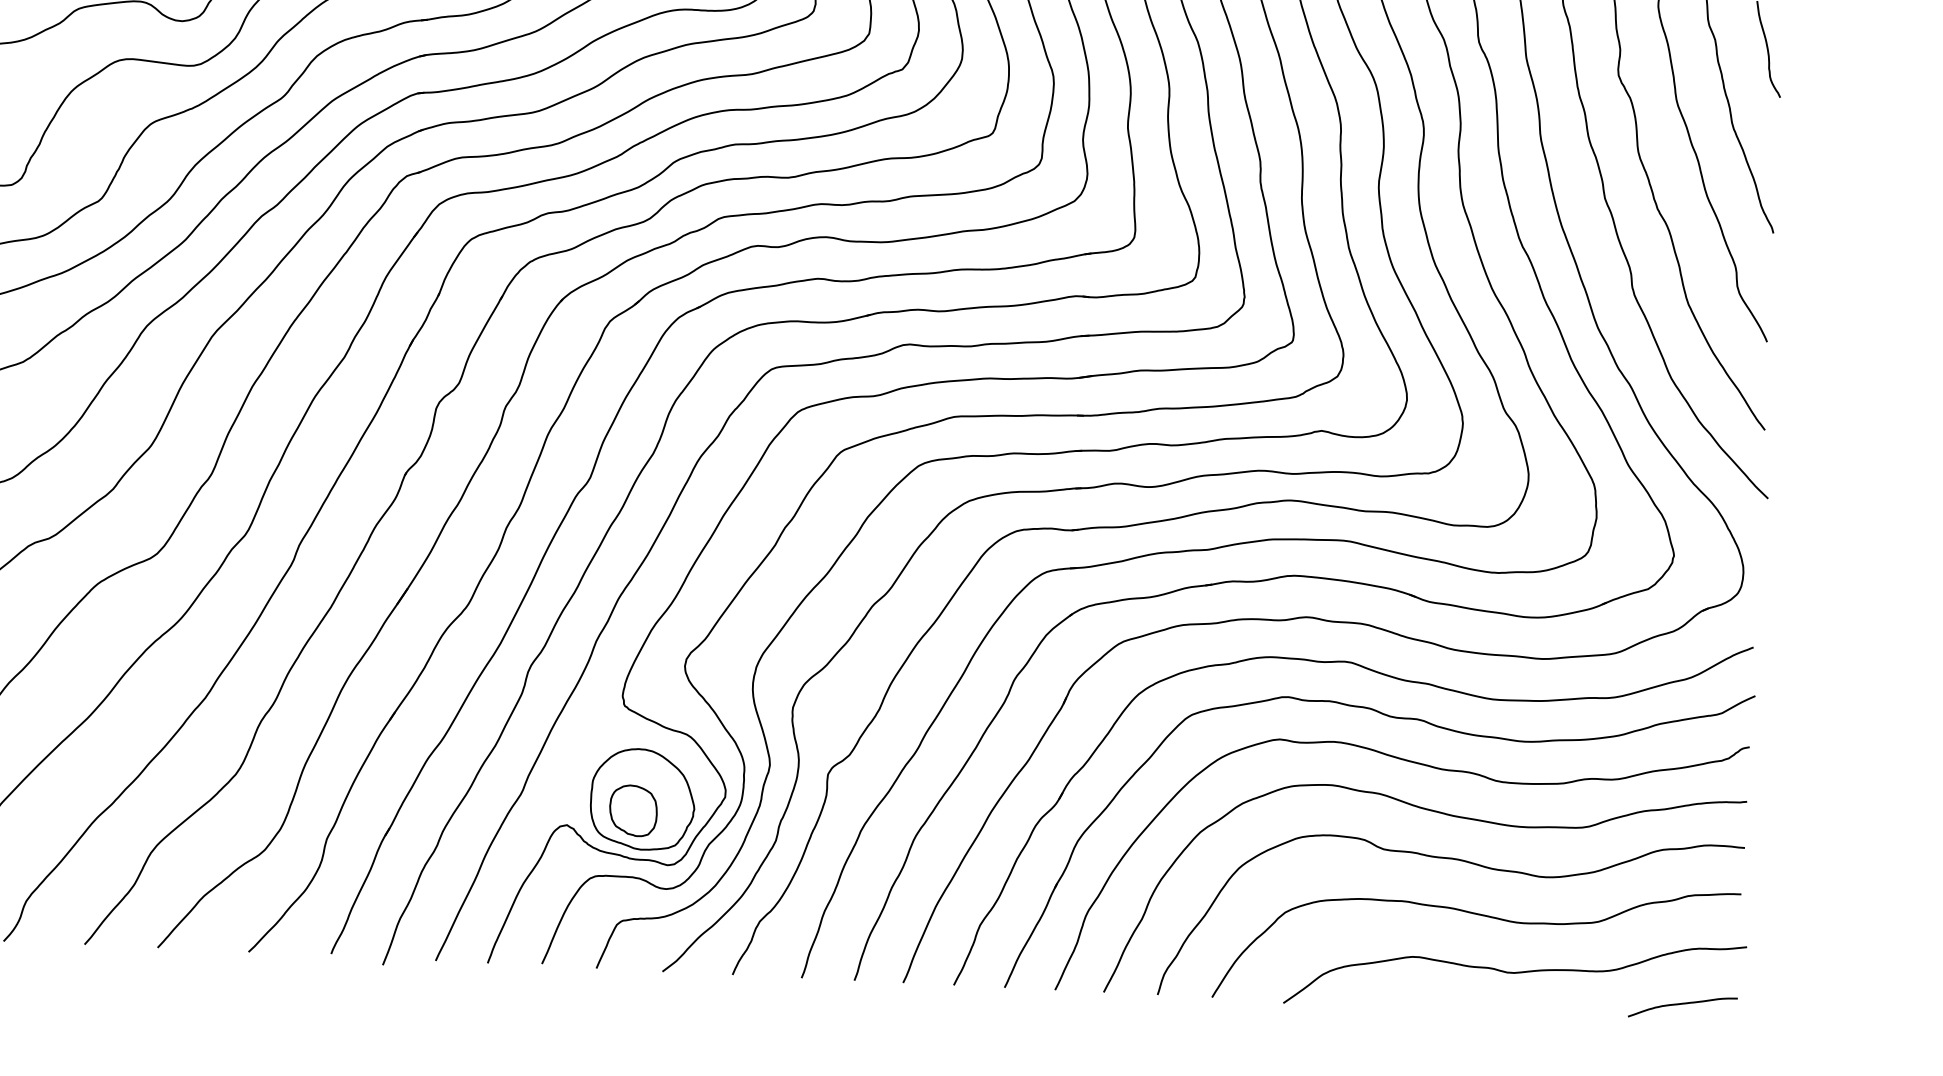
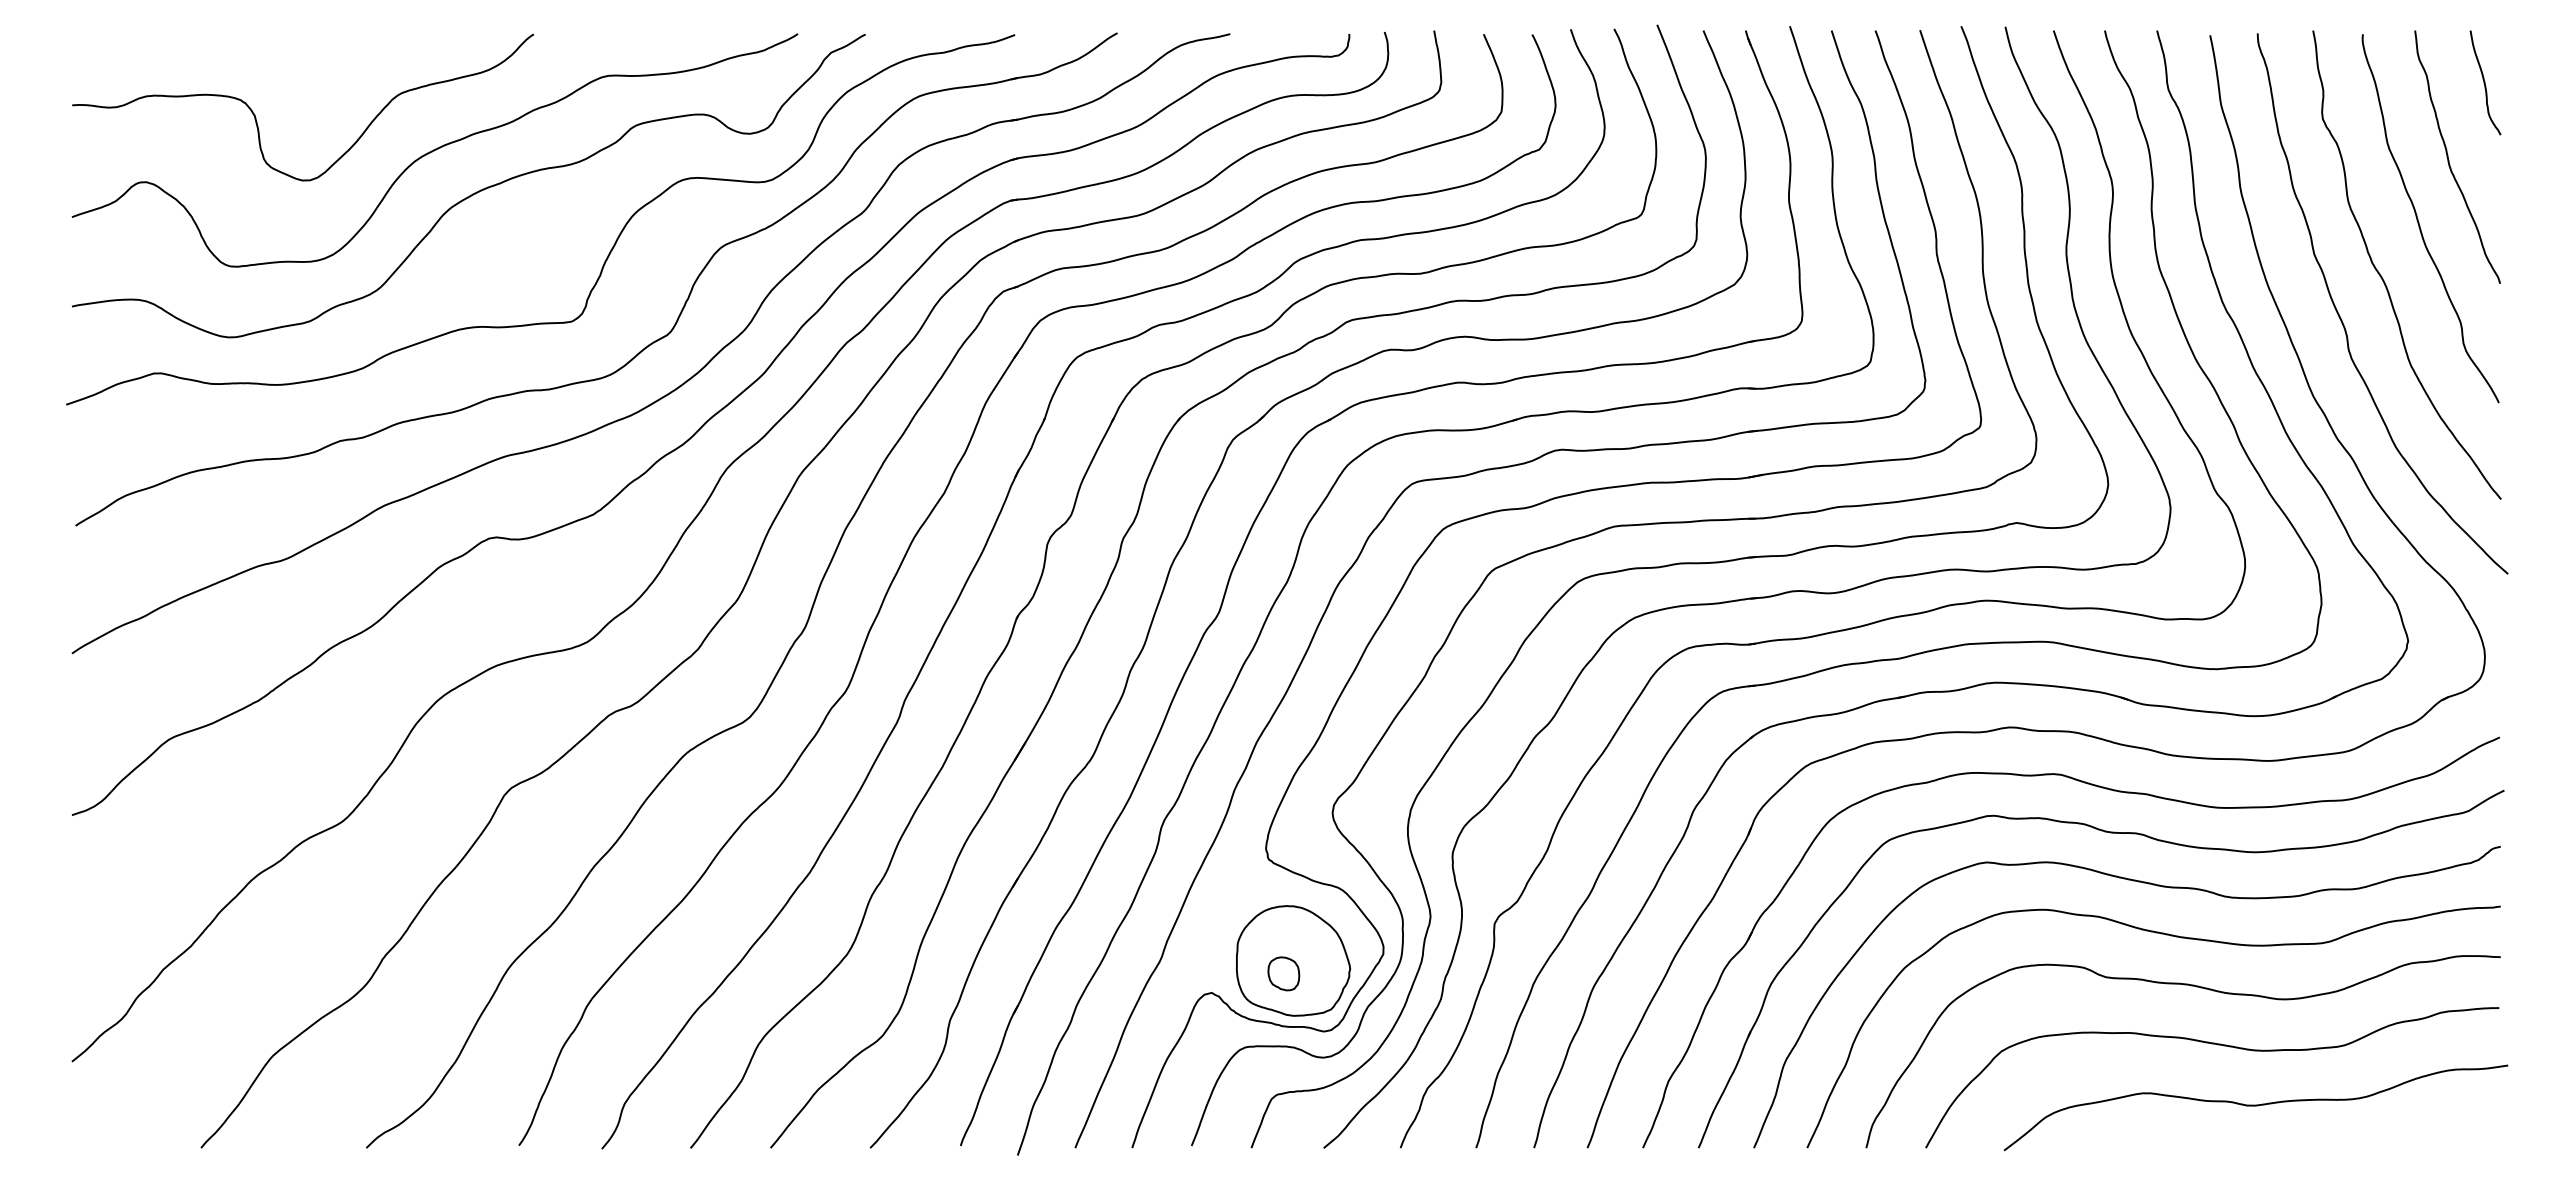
part: (633, 810) -> (1283, 973), size x0.6
curve: (1682, 1004) -> (2440, 1131), removed

